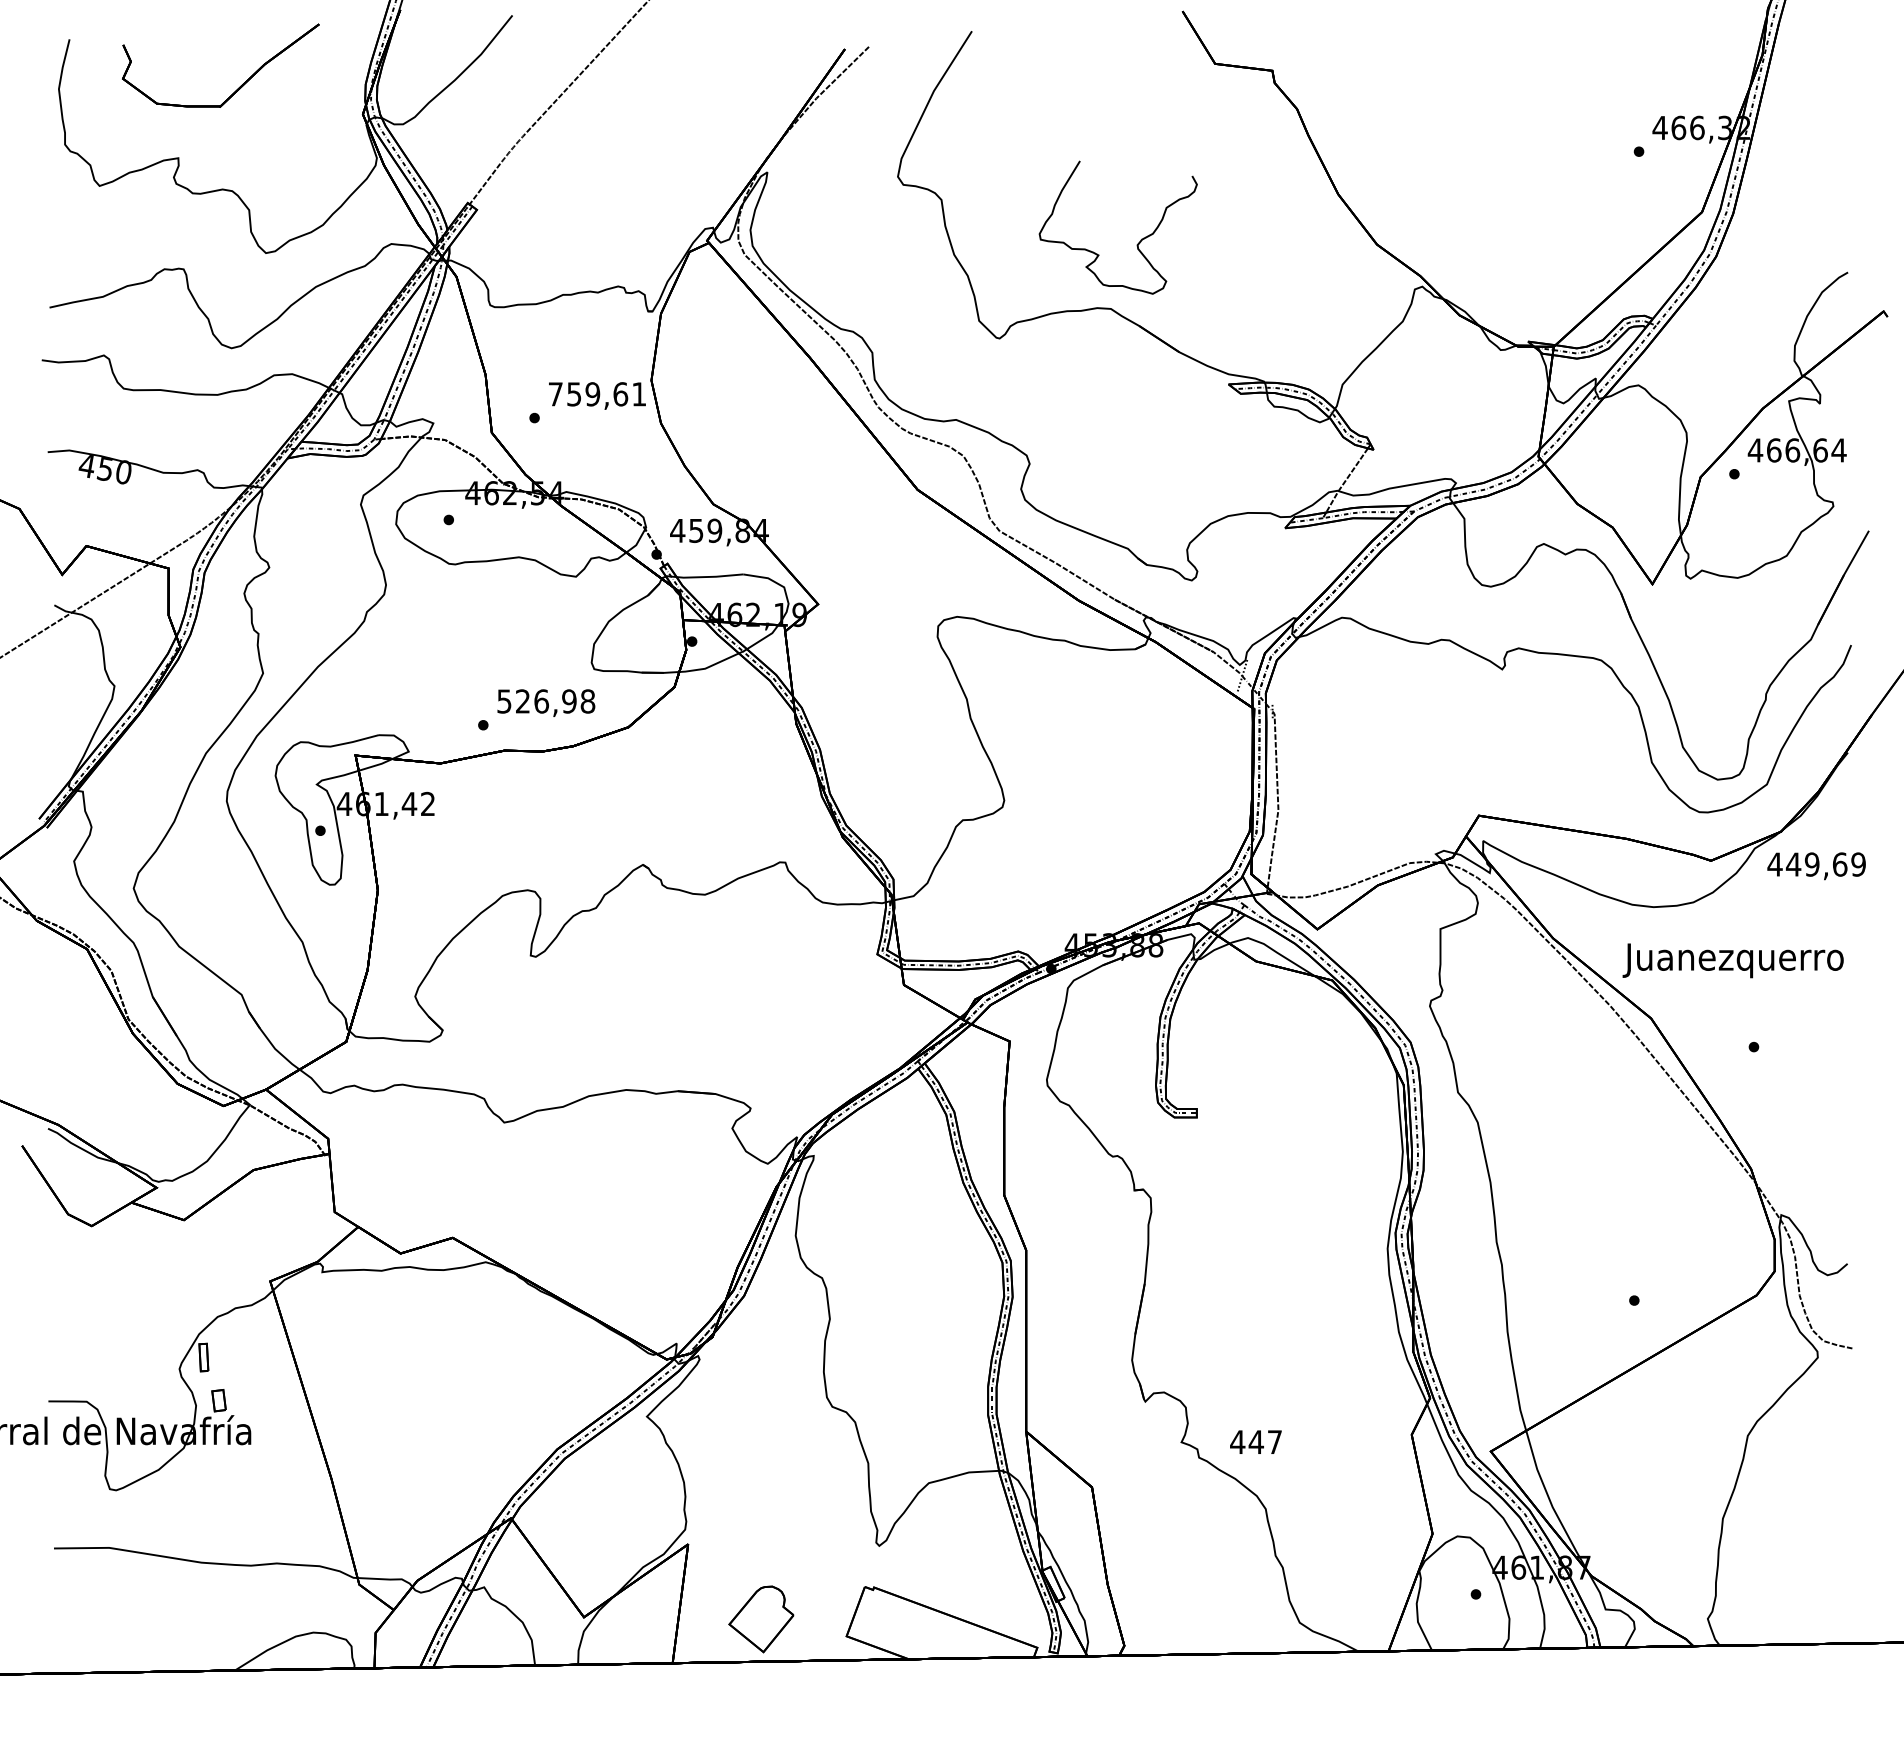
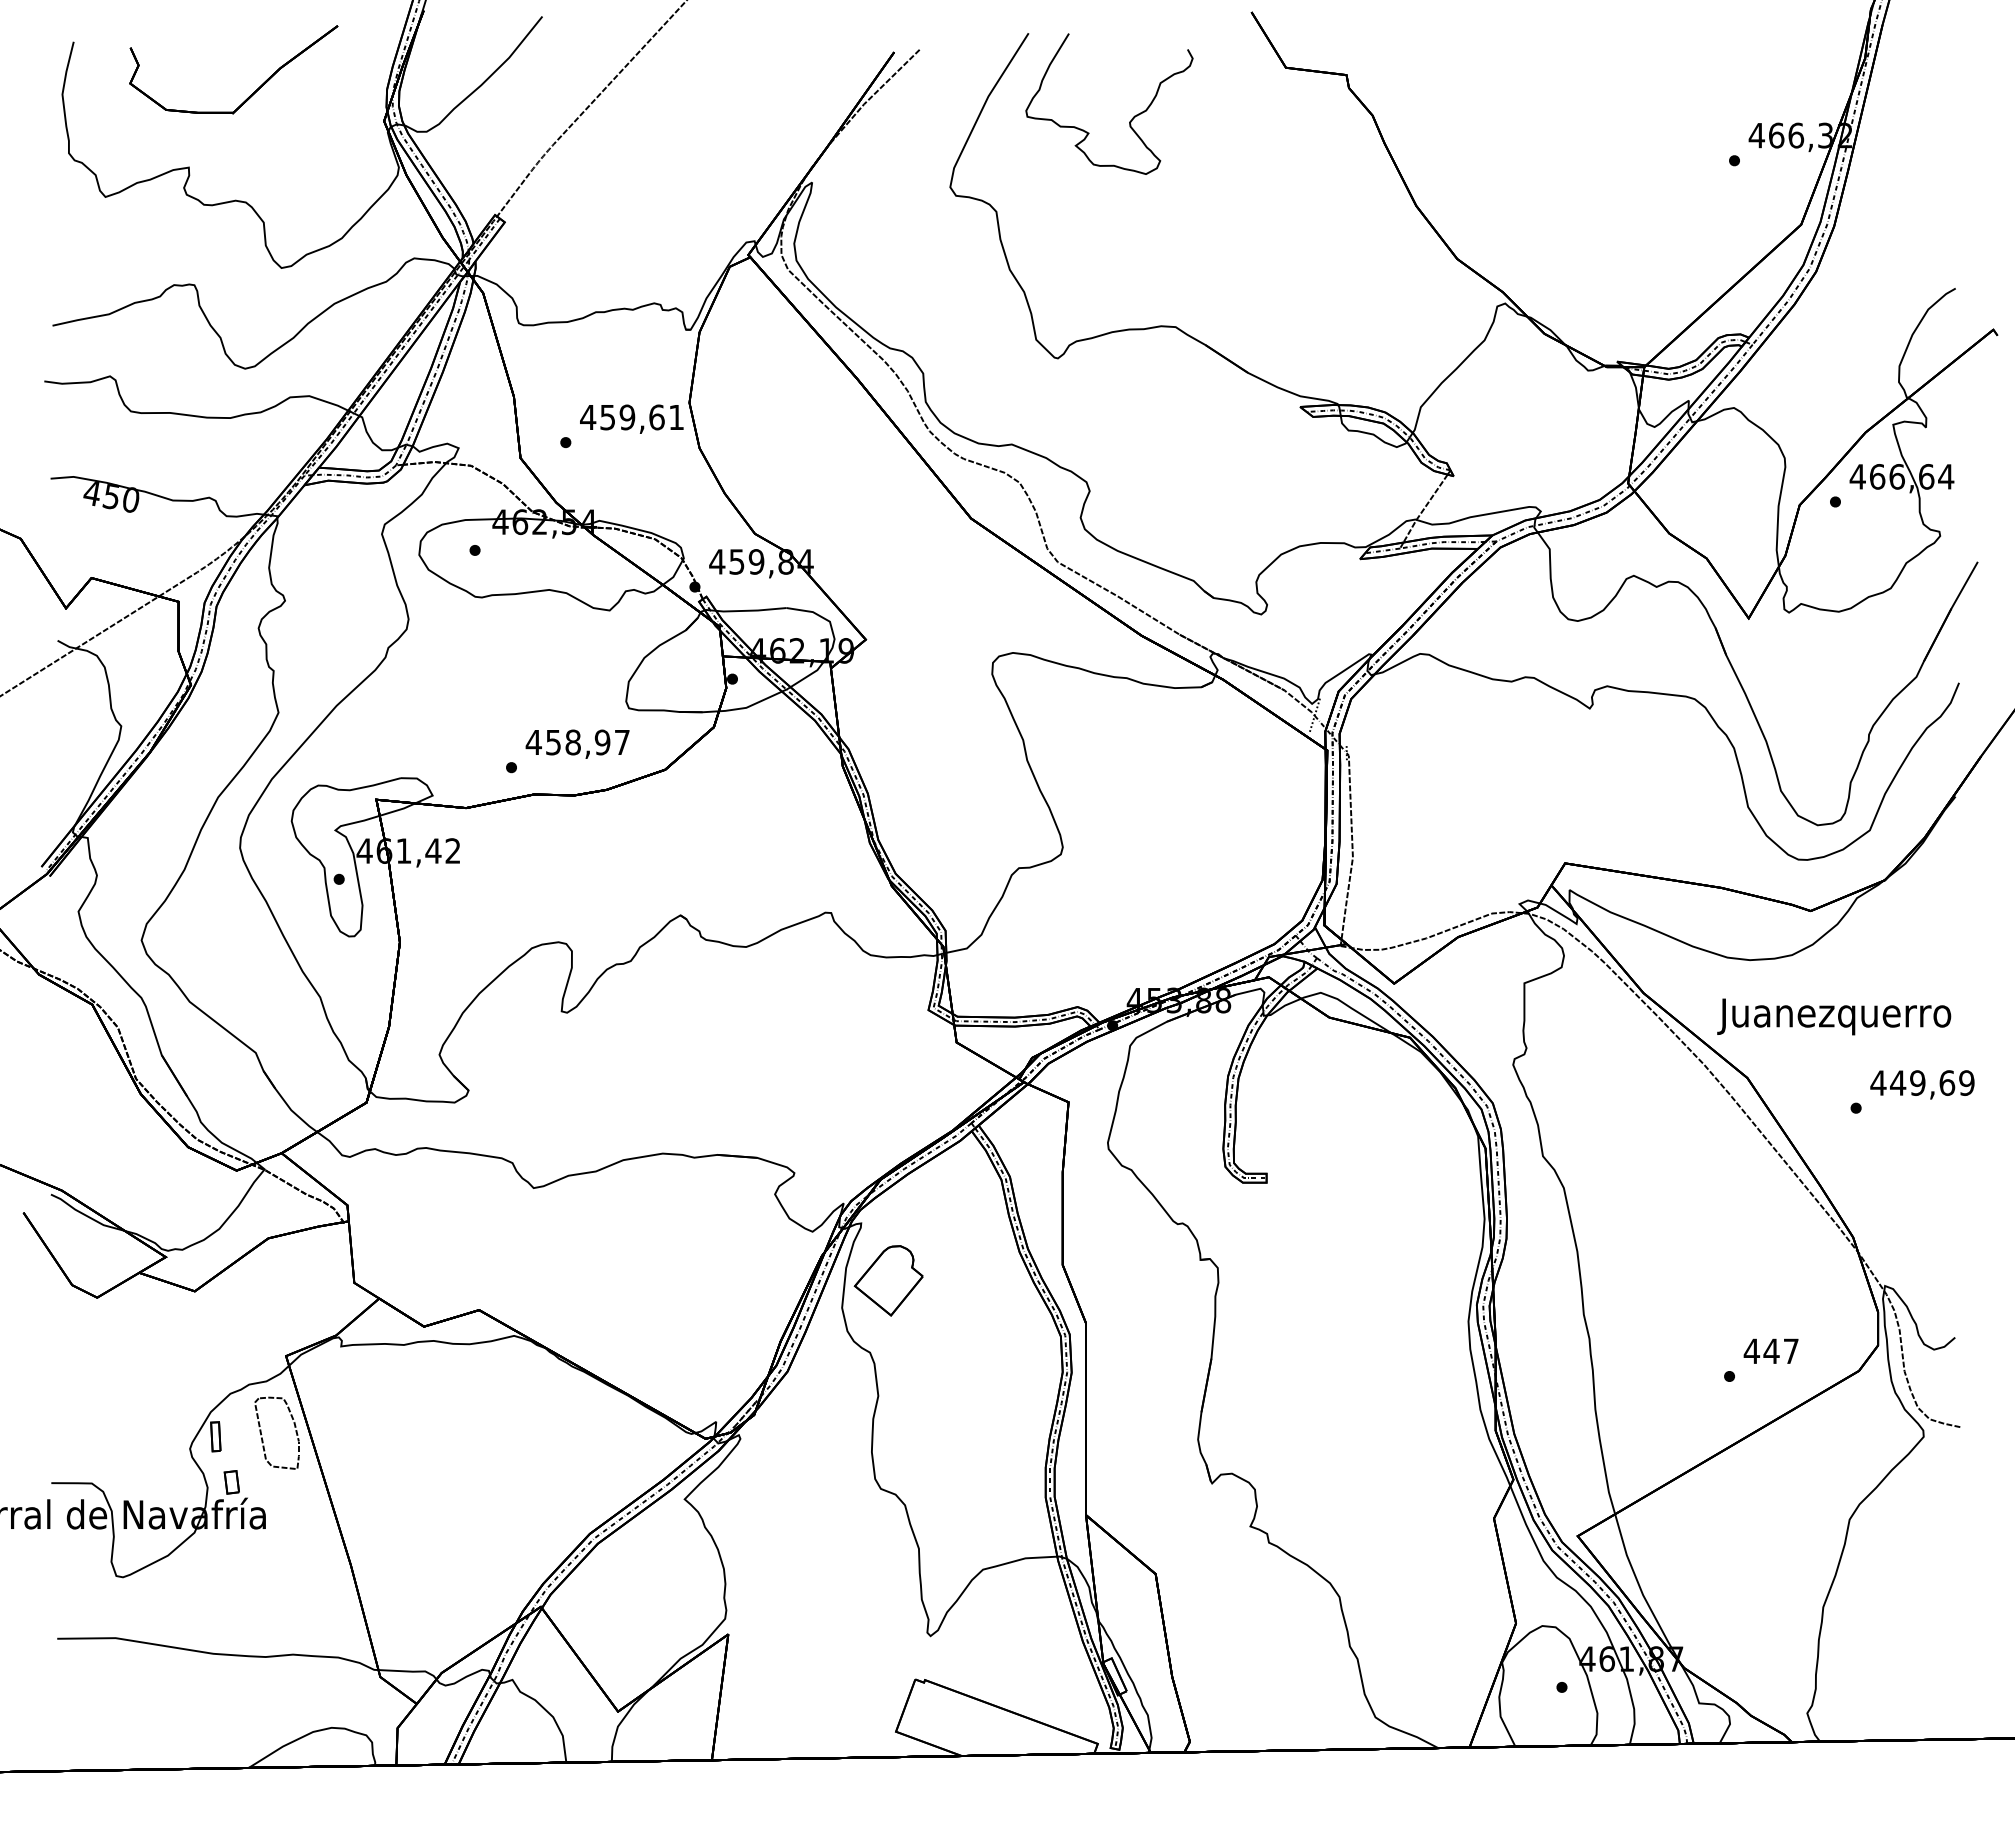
curve: (1137, 244) -> (1129, 121), moved
text: (556, 394) -> (588, 417), 759,61 -> 459,61
text: (545, 701) -> (577, 742), 526,98 -> 458,97
text: (1816, 865) -> (1922, 1084), moved
part: (247, 1355) -> (262, 1434), added
text: (1255, 1441) -> (1770, 1350), moved
part: (761, 1619) -> (888, 1280), moved

